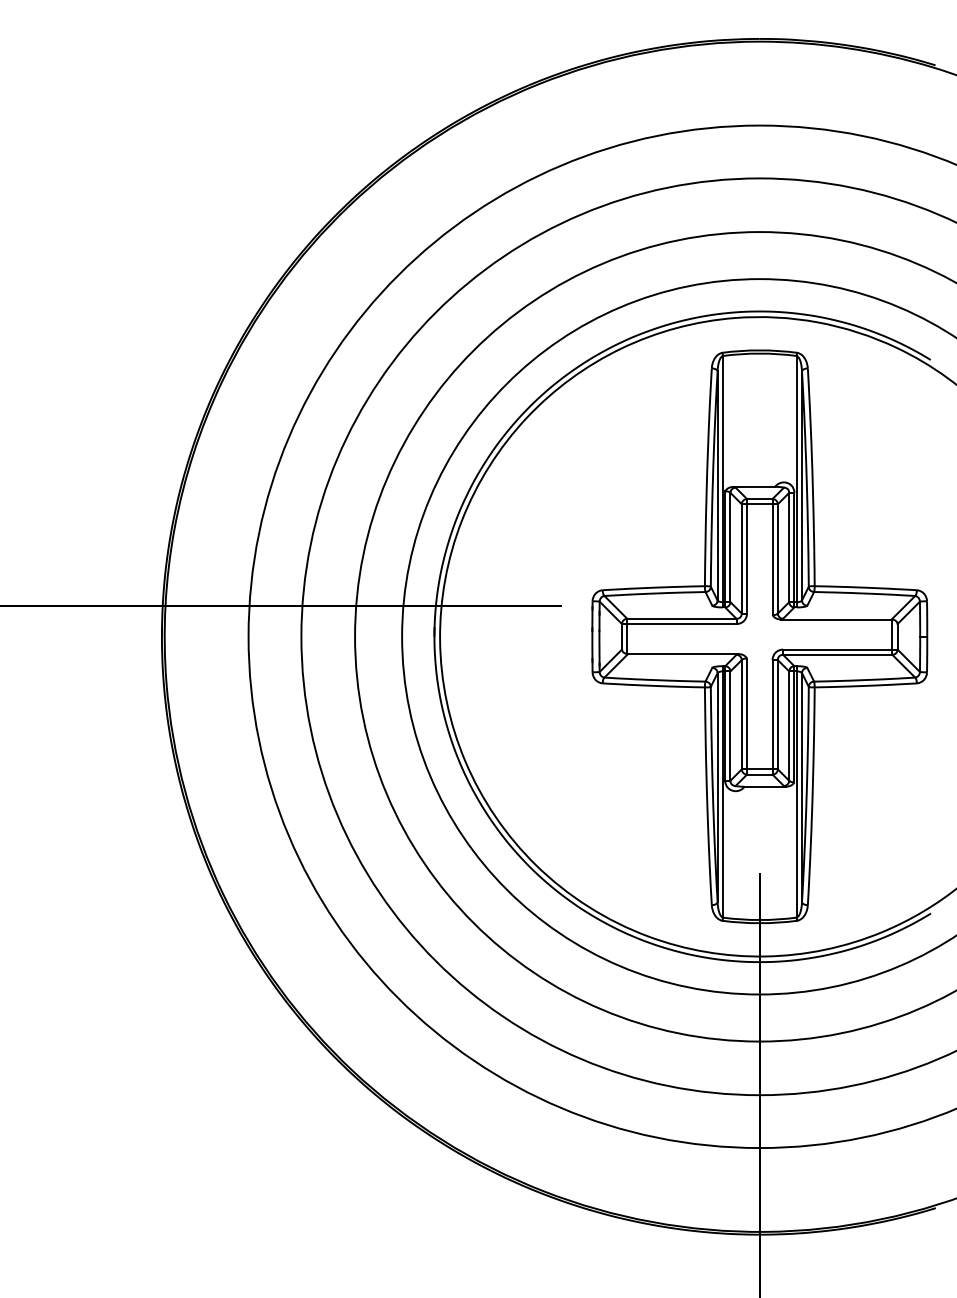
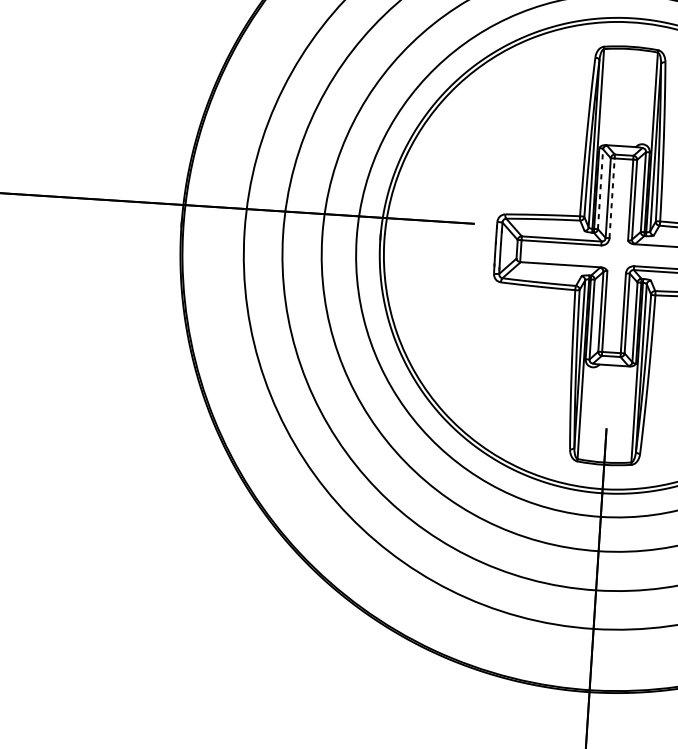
line: (730, 547) -> (600, 189), solid -> dashed
line: (747, 558) -> (612, 198), solid -> dashed

